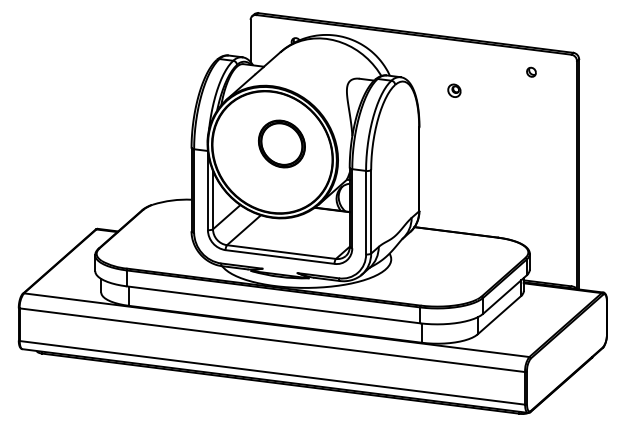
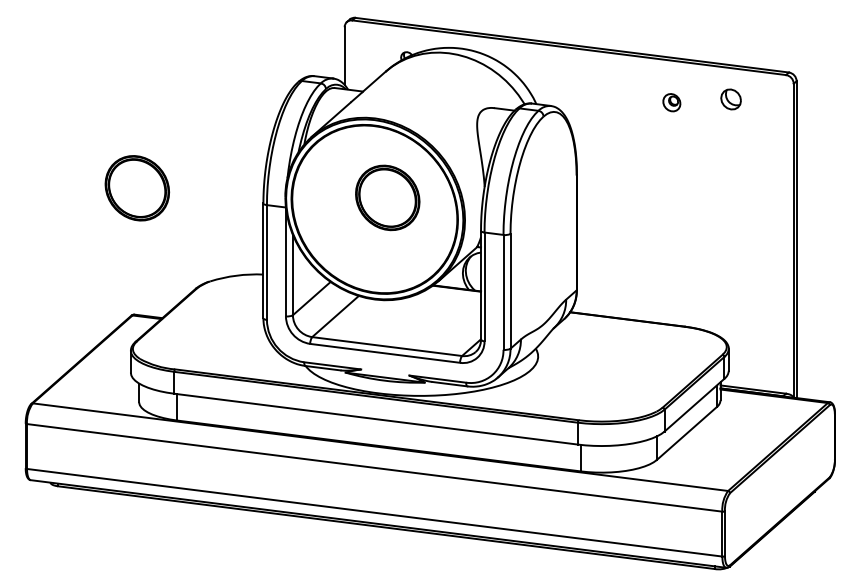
part: (531, 71) -> (731, 98), size x1.6
part: (454, 90) -> (671, 102), moved
part: (99, 136) -> (136, 187), added

